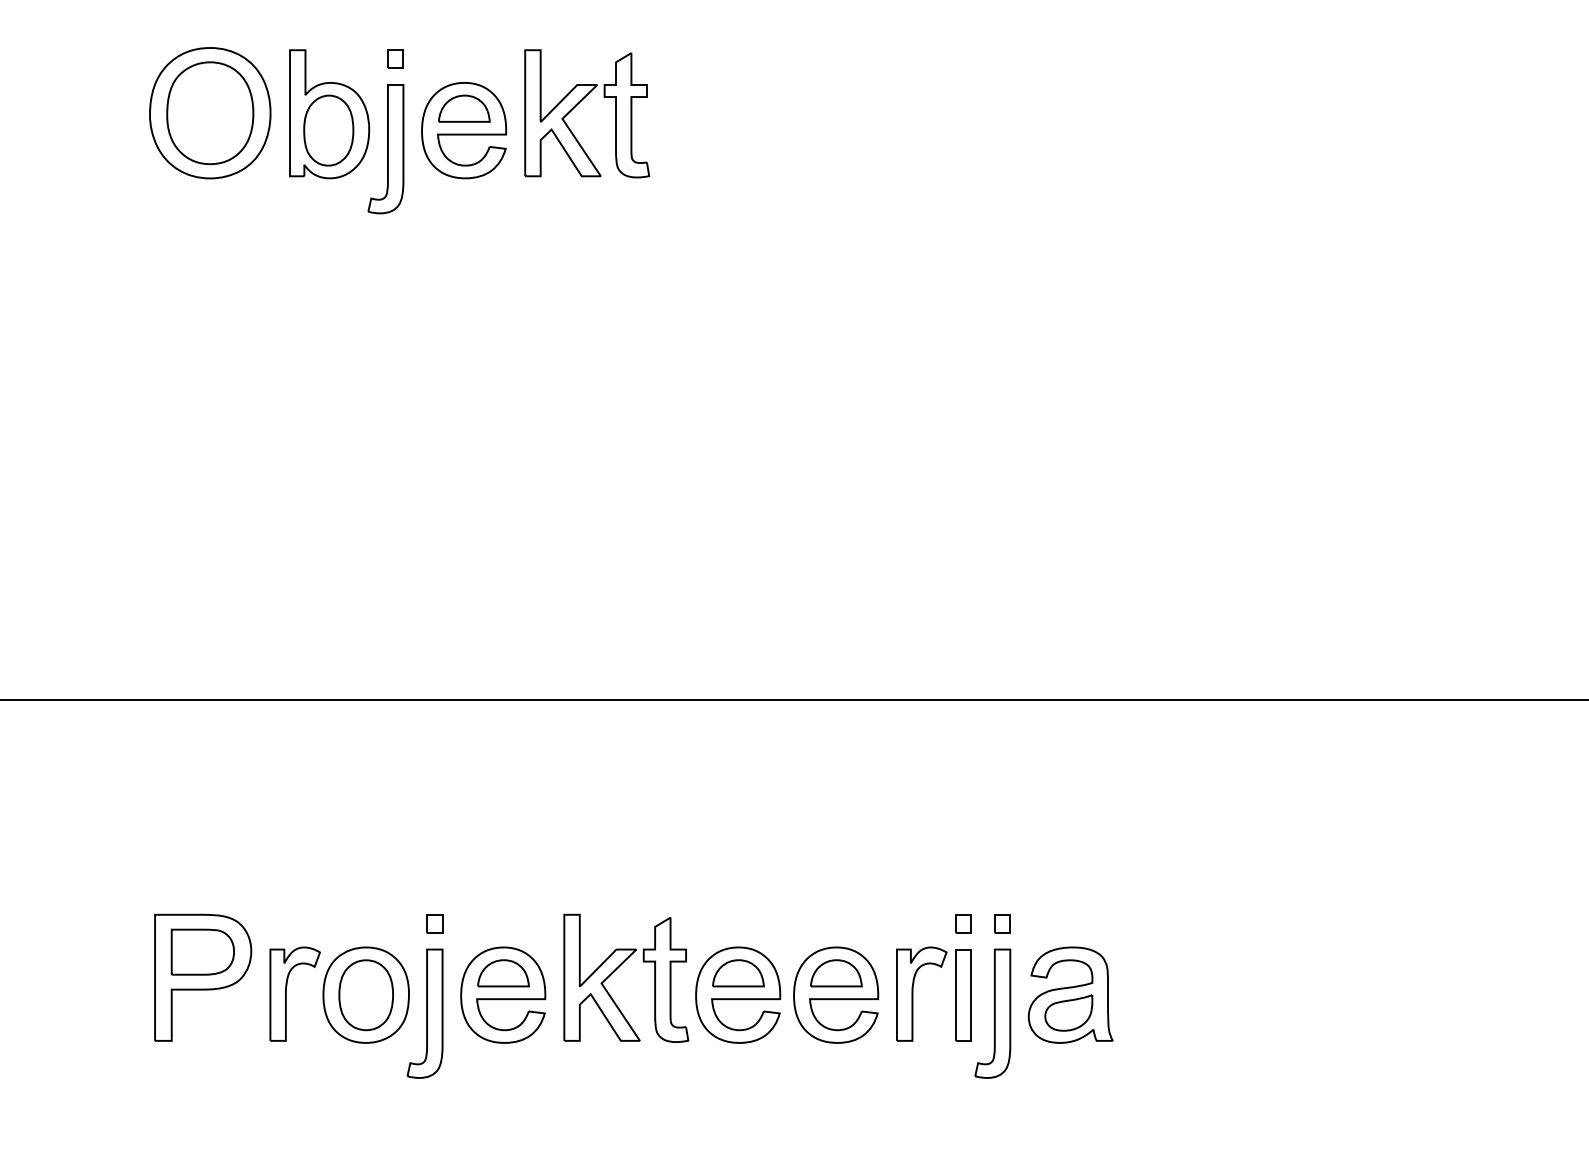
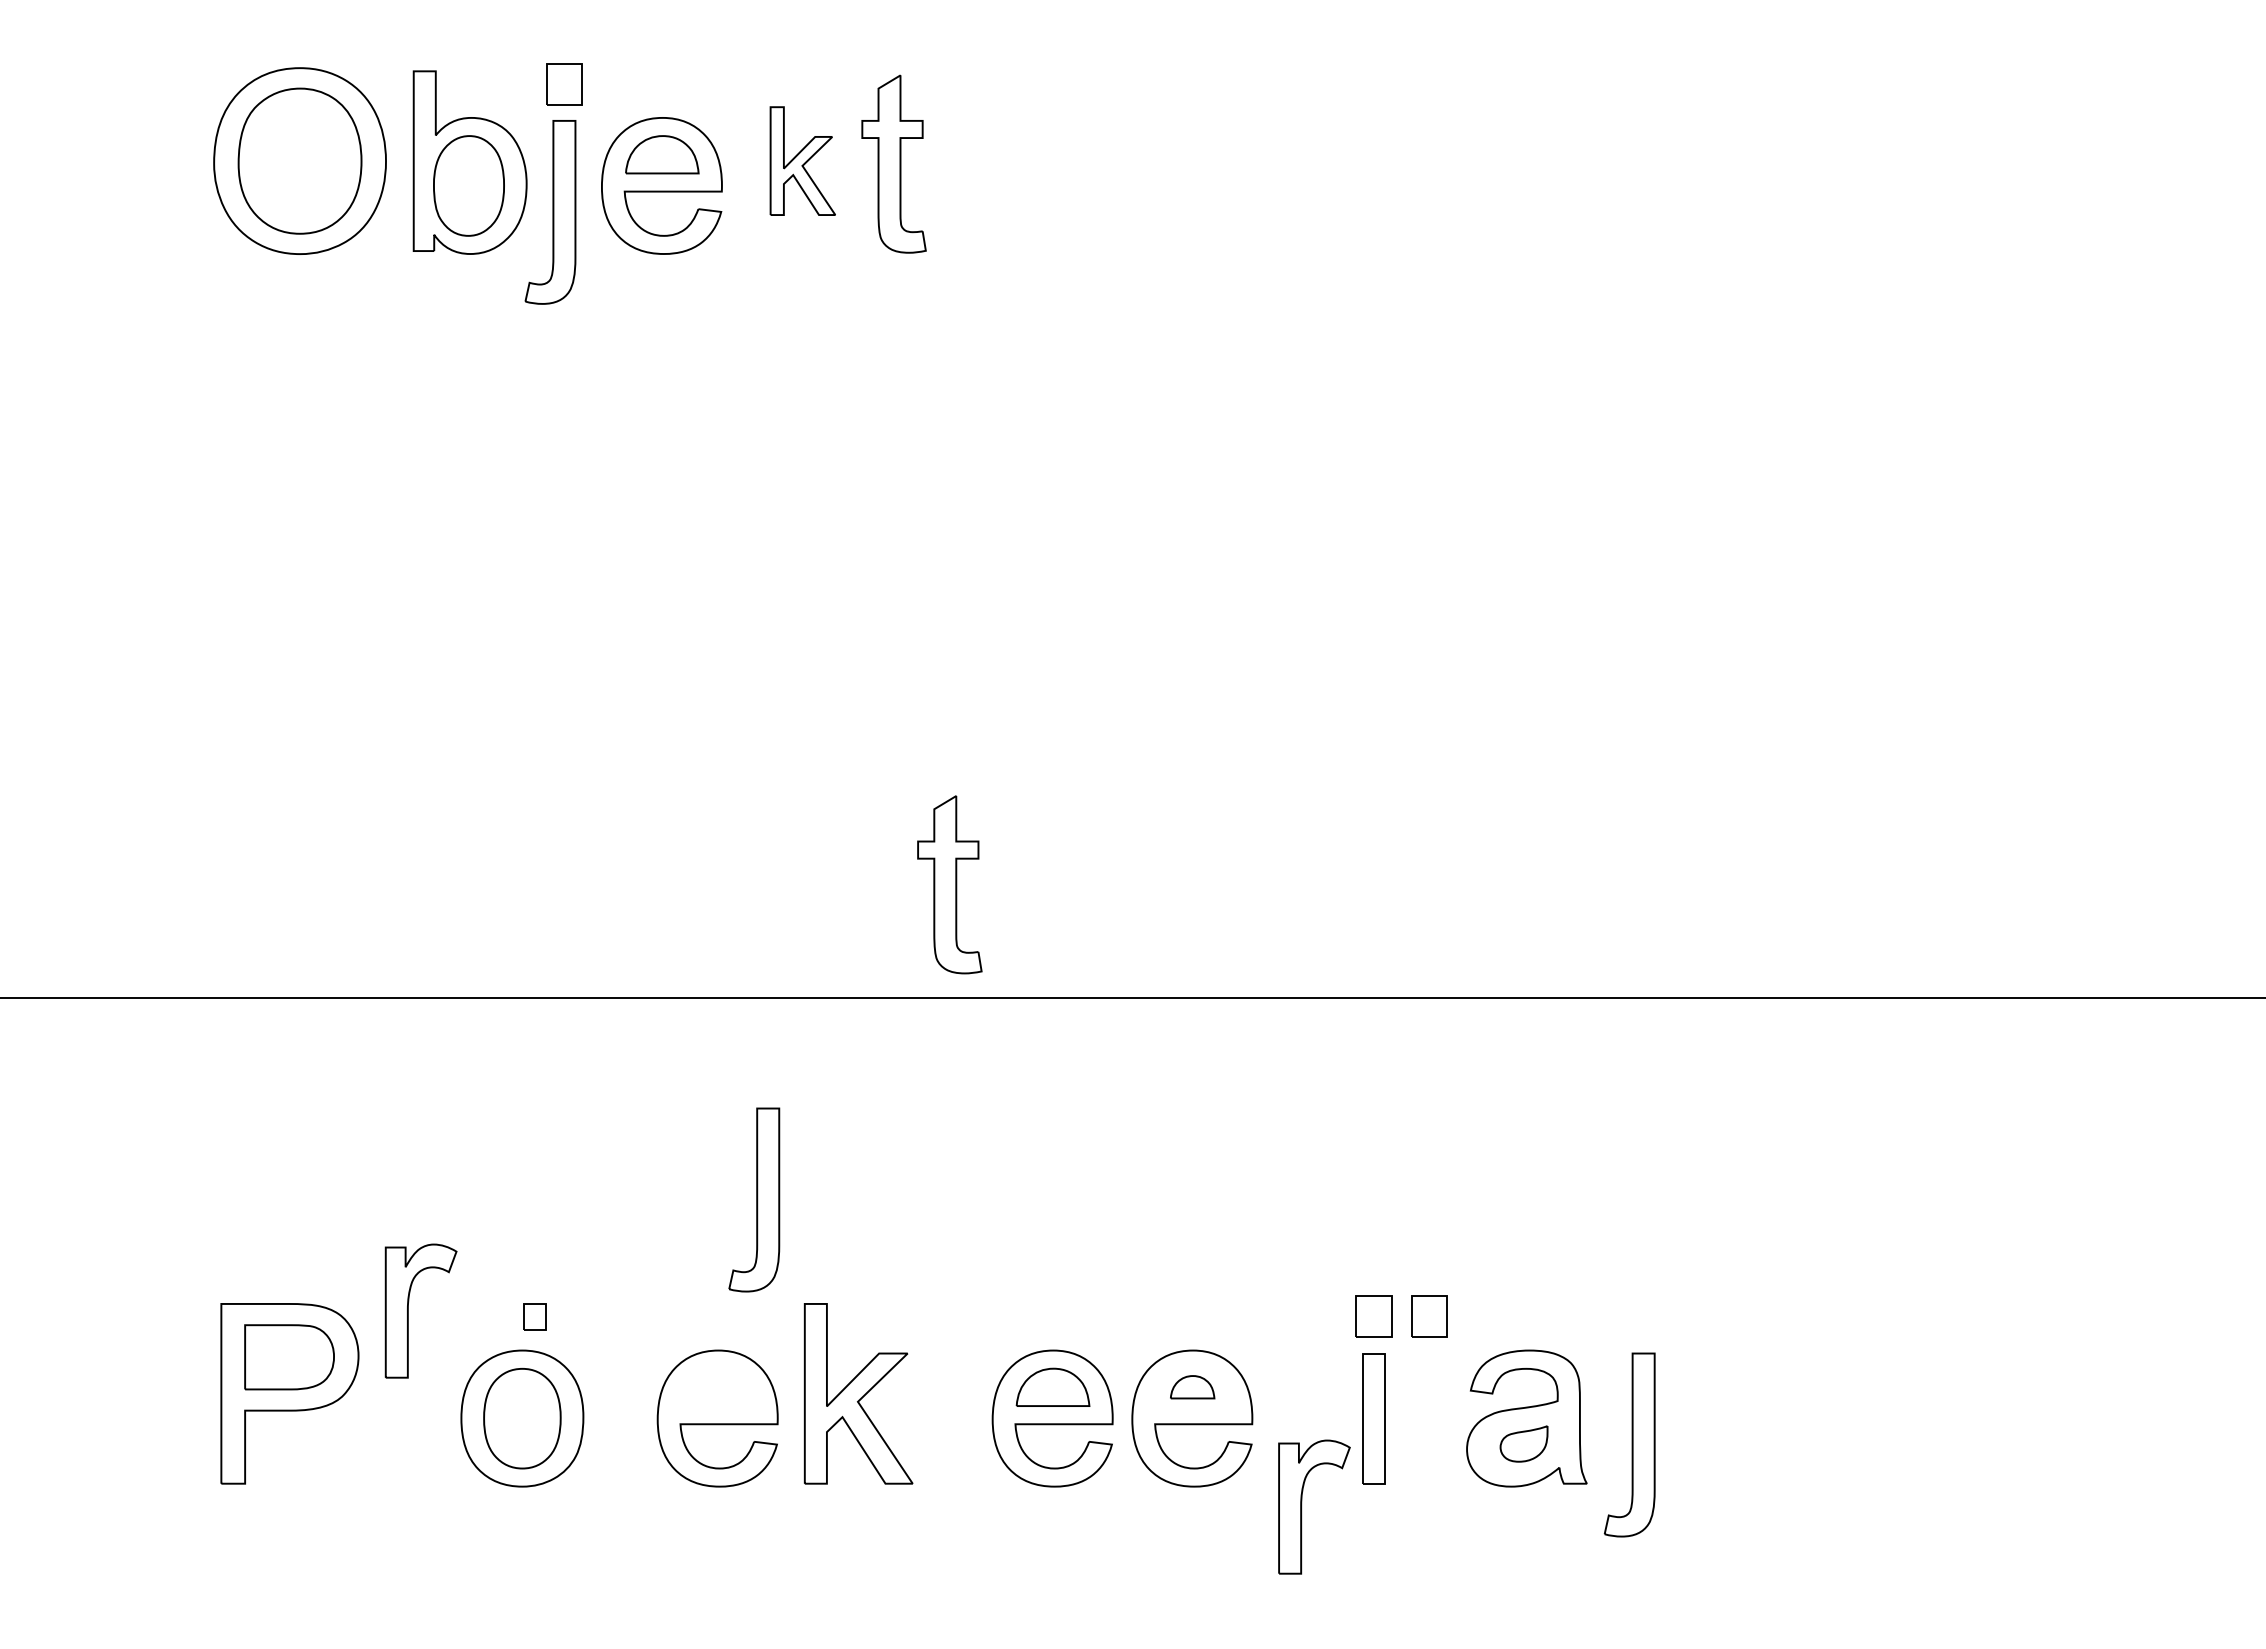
part: (395, 58) -> (563, 83), size x1.6
part: (562, 112) -> (802, 160), size x0.6
part: (434, 923) -> (534, 1316), moved
part: (963, 923) -> (1373, 1316), size x1.6
part: (1002, 923) -> (1429, 1316), size x1.6
part: (503, 972) -> (717, 1386), removed
part: (836, 972) -> (1192, 1386), size x0.6
part: (665, 979) -> (949, 884), moved
part: (286, 993) -> (408, 1310), moved
part: (913, 993) -> (1302, 1506), moved
part: (1068, 1012) -> (1523, 1443), size x0.7
part: (425, 1013) -> (754, 1199), moved
part: (992, 1013) -> (1629, 1444), moved

